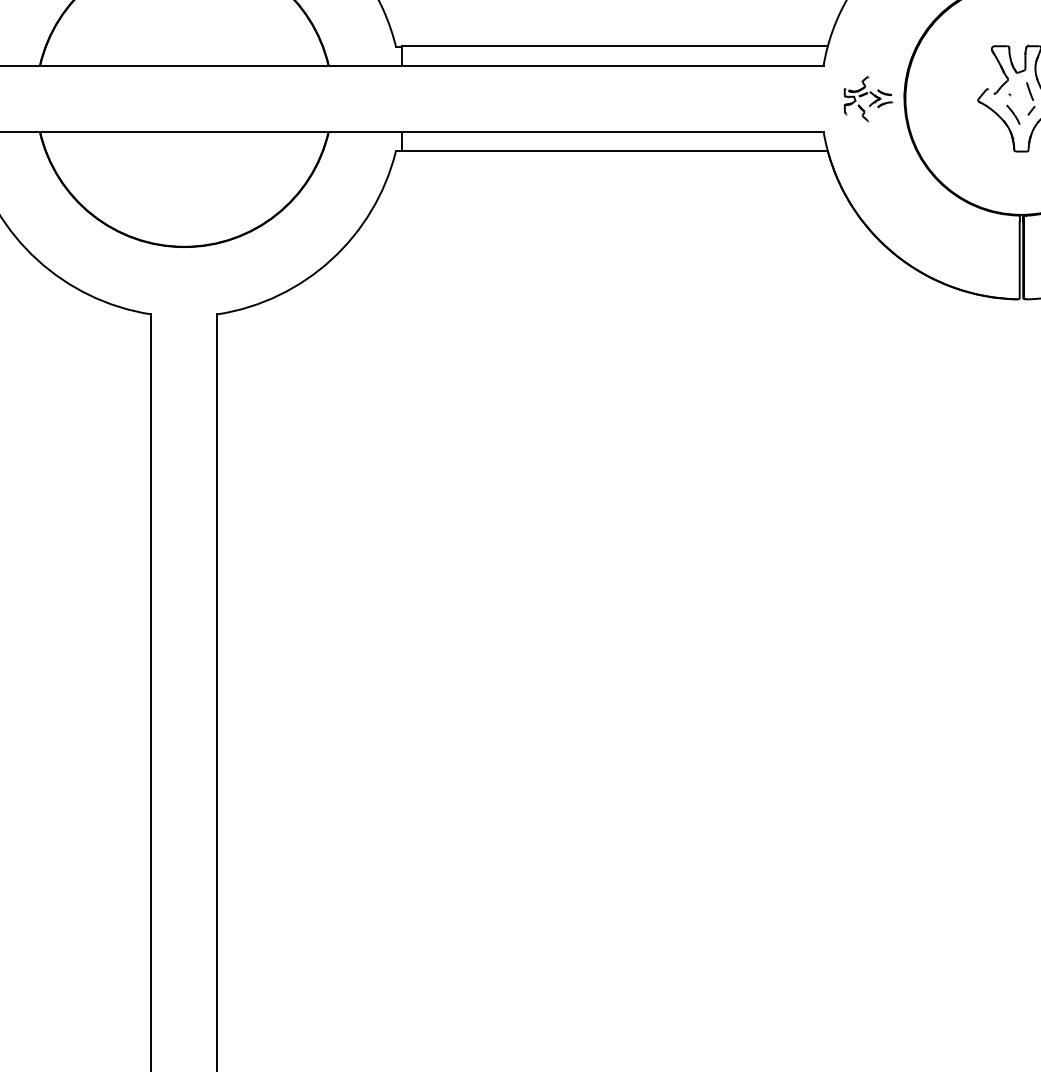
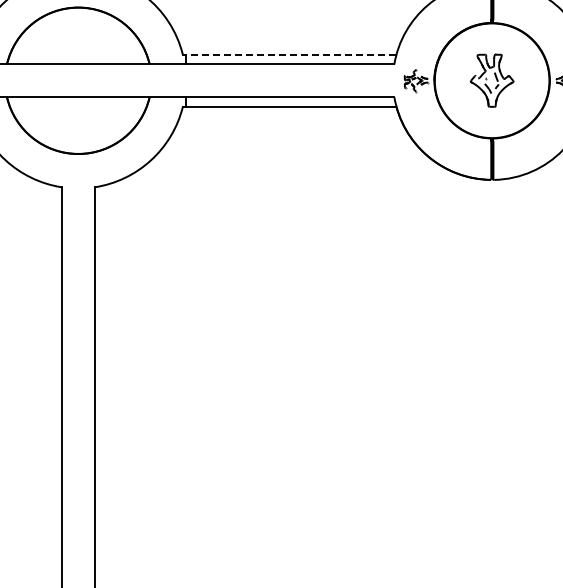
line: (613, 45) -> (290, 54), solid -> dashed

